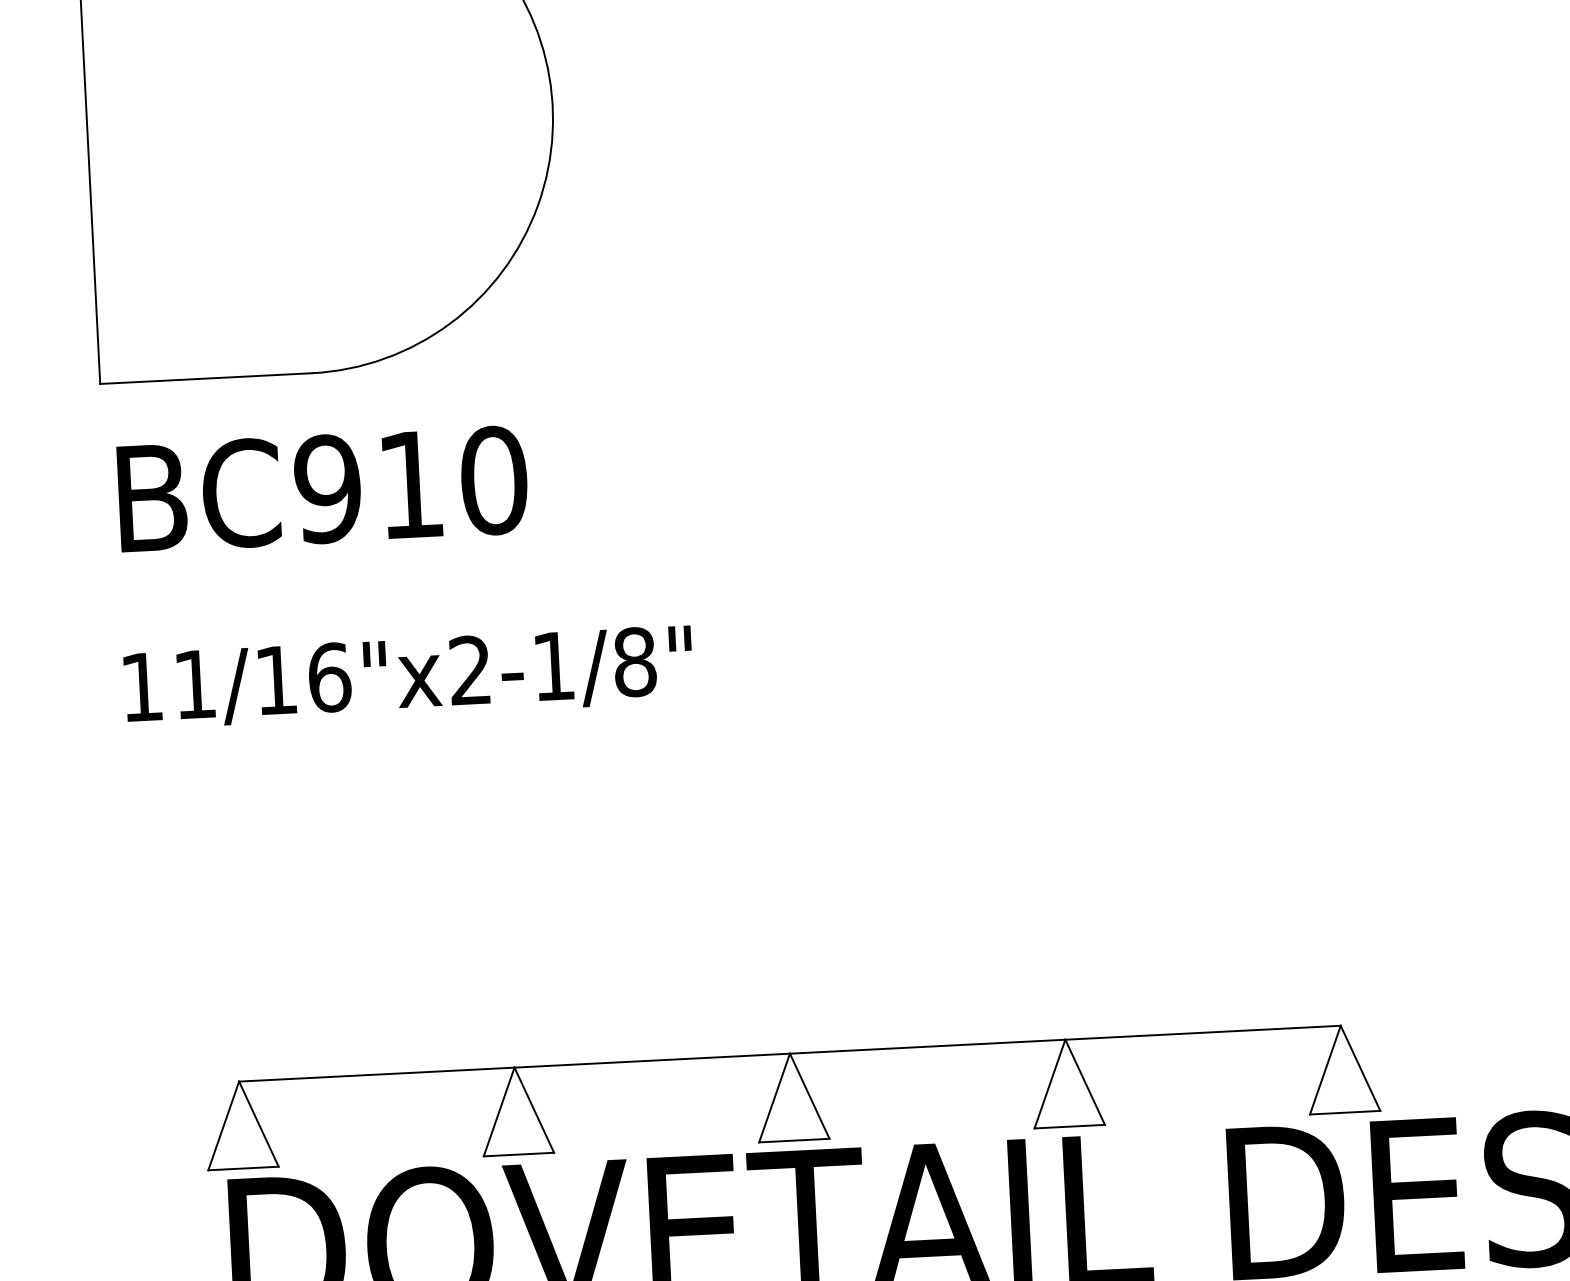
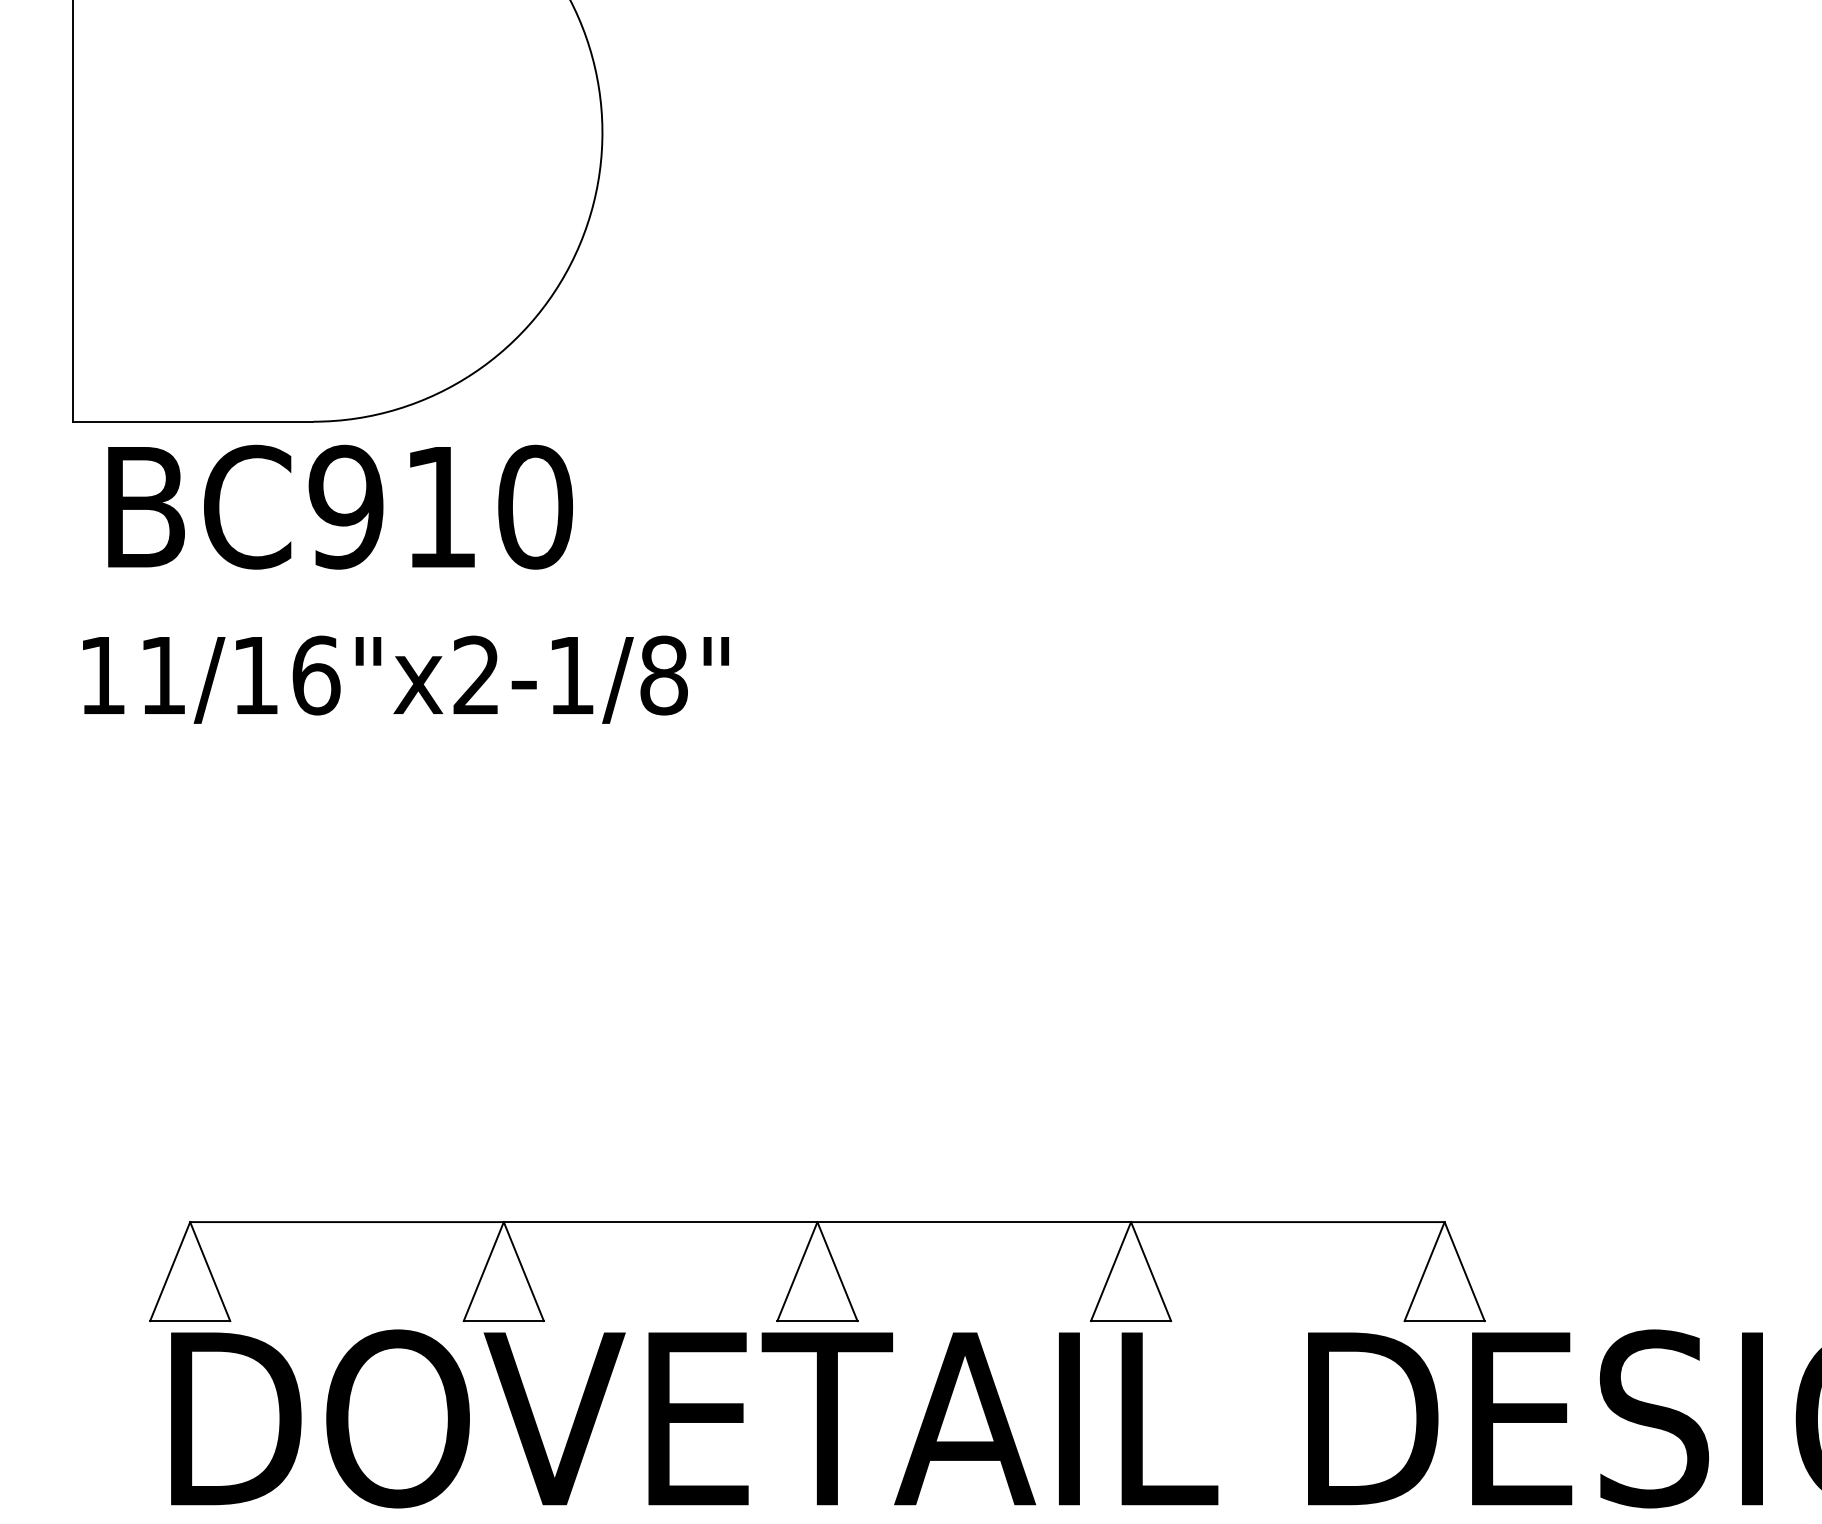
text: (322, 488) -> (340, 506), moved
text: (408, 677) -> (405, 679), moved

